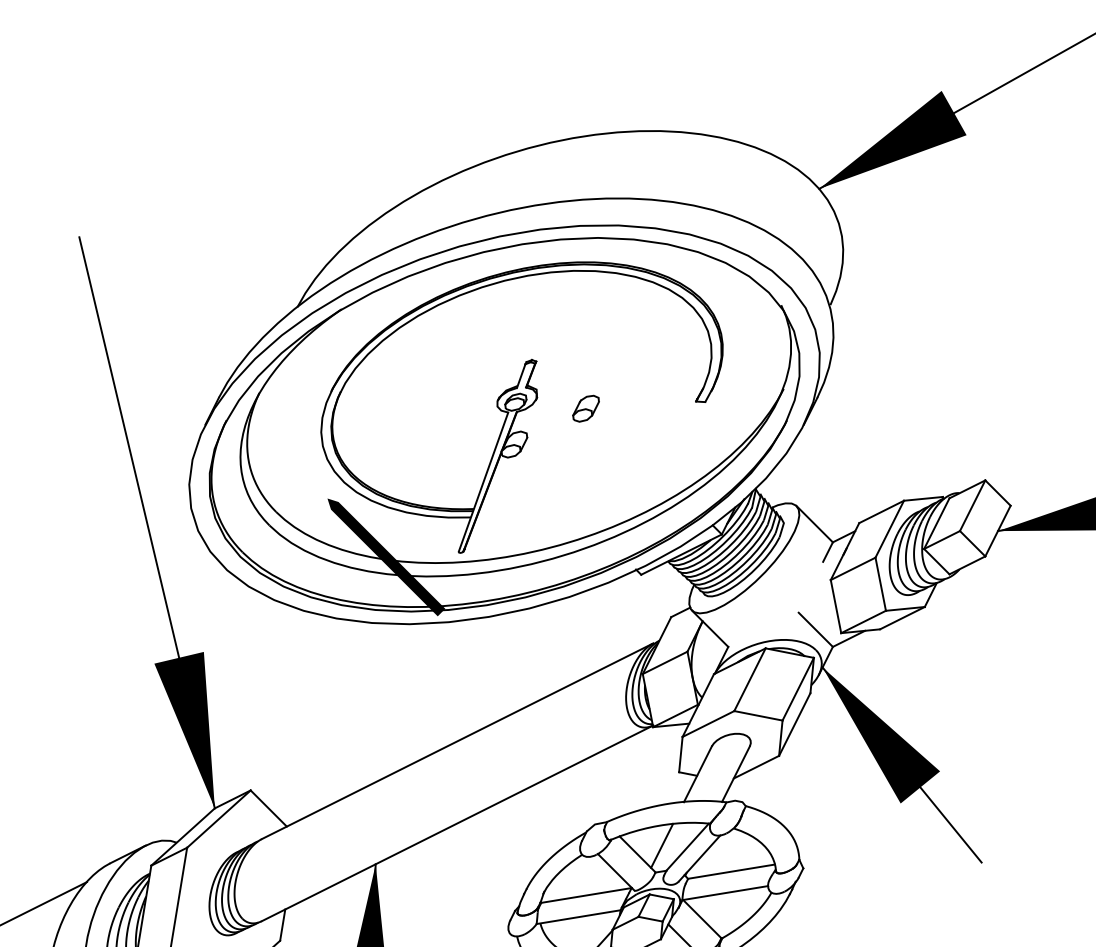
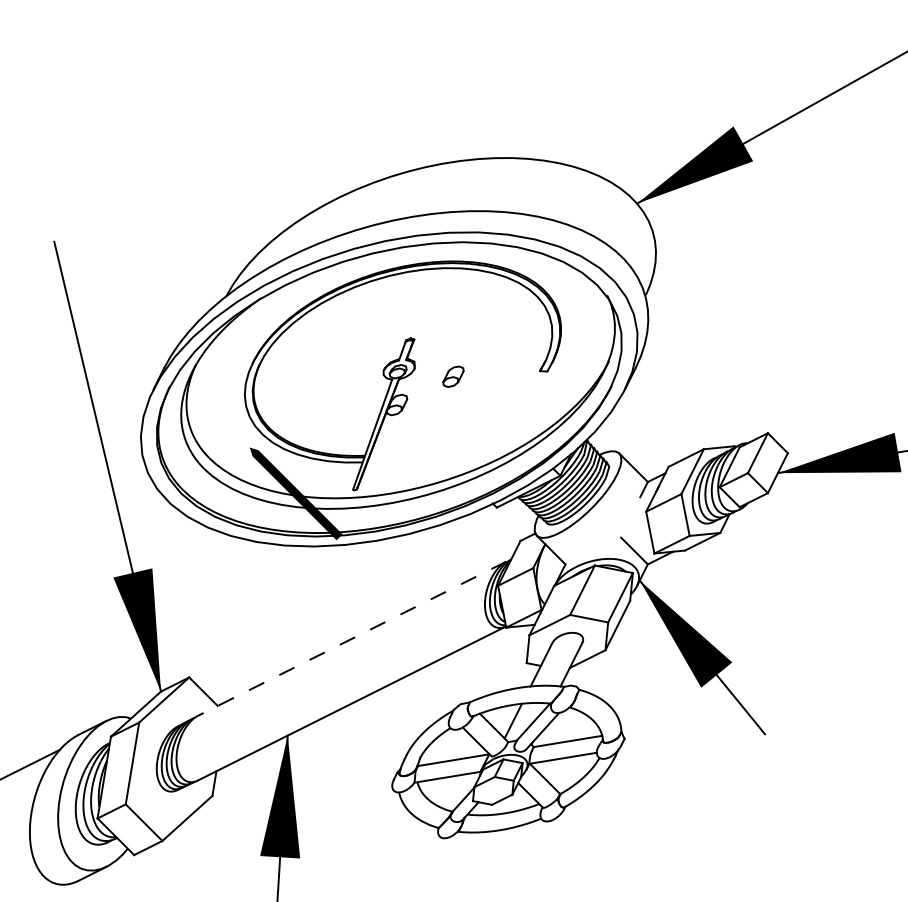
line: (456, 740) -> (351, 638), solid -> dashed

